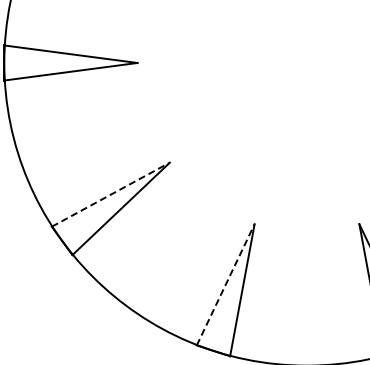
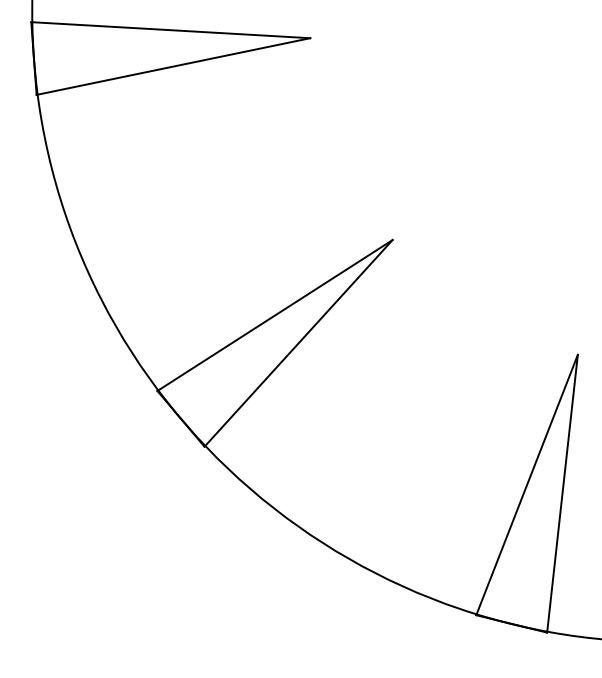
line: (111, 194) -> (276, 315), dashed -> solid
line: (225, 284) -> (526, 484), dashed -> solid

